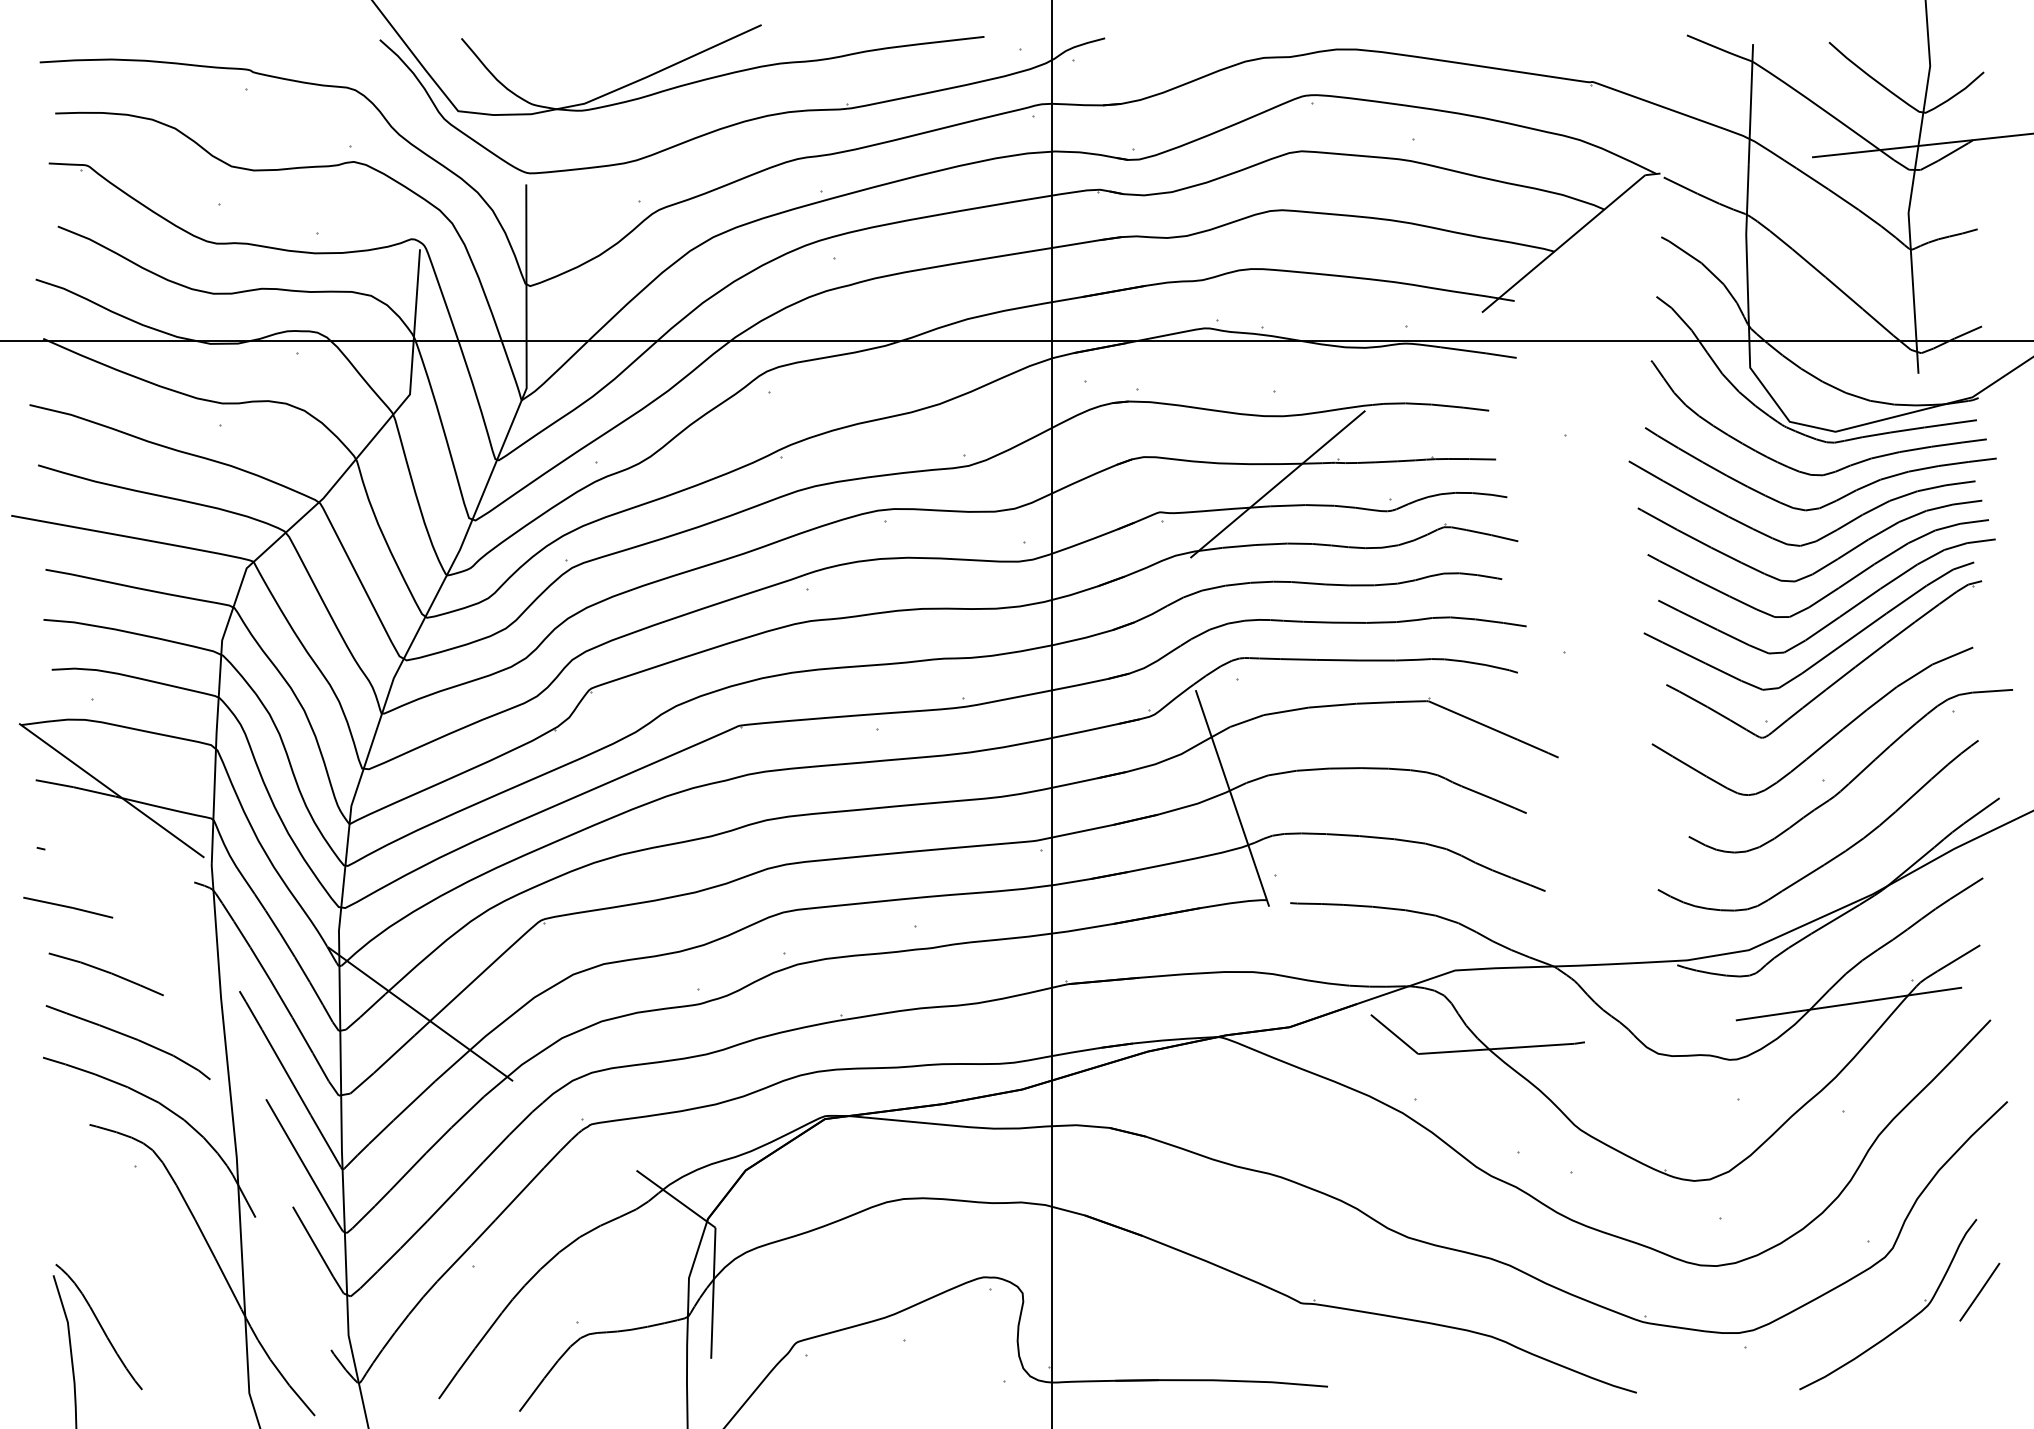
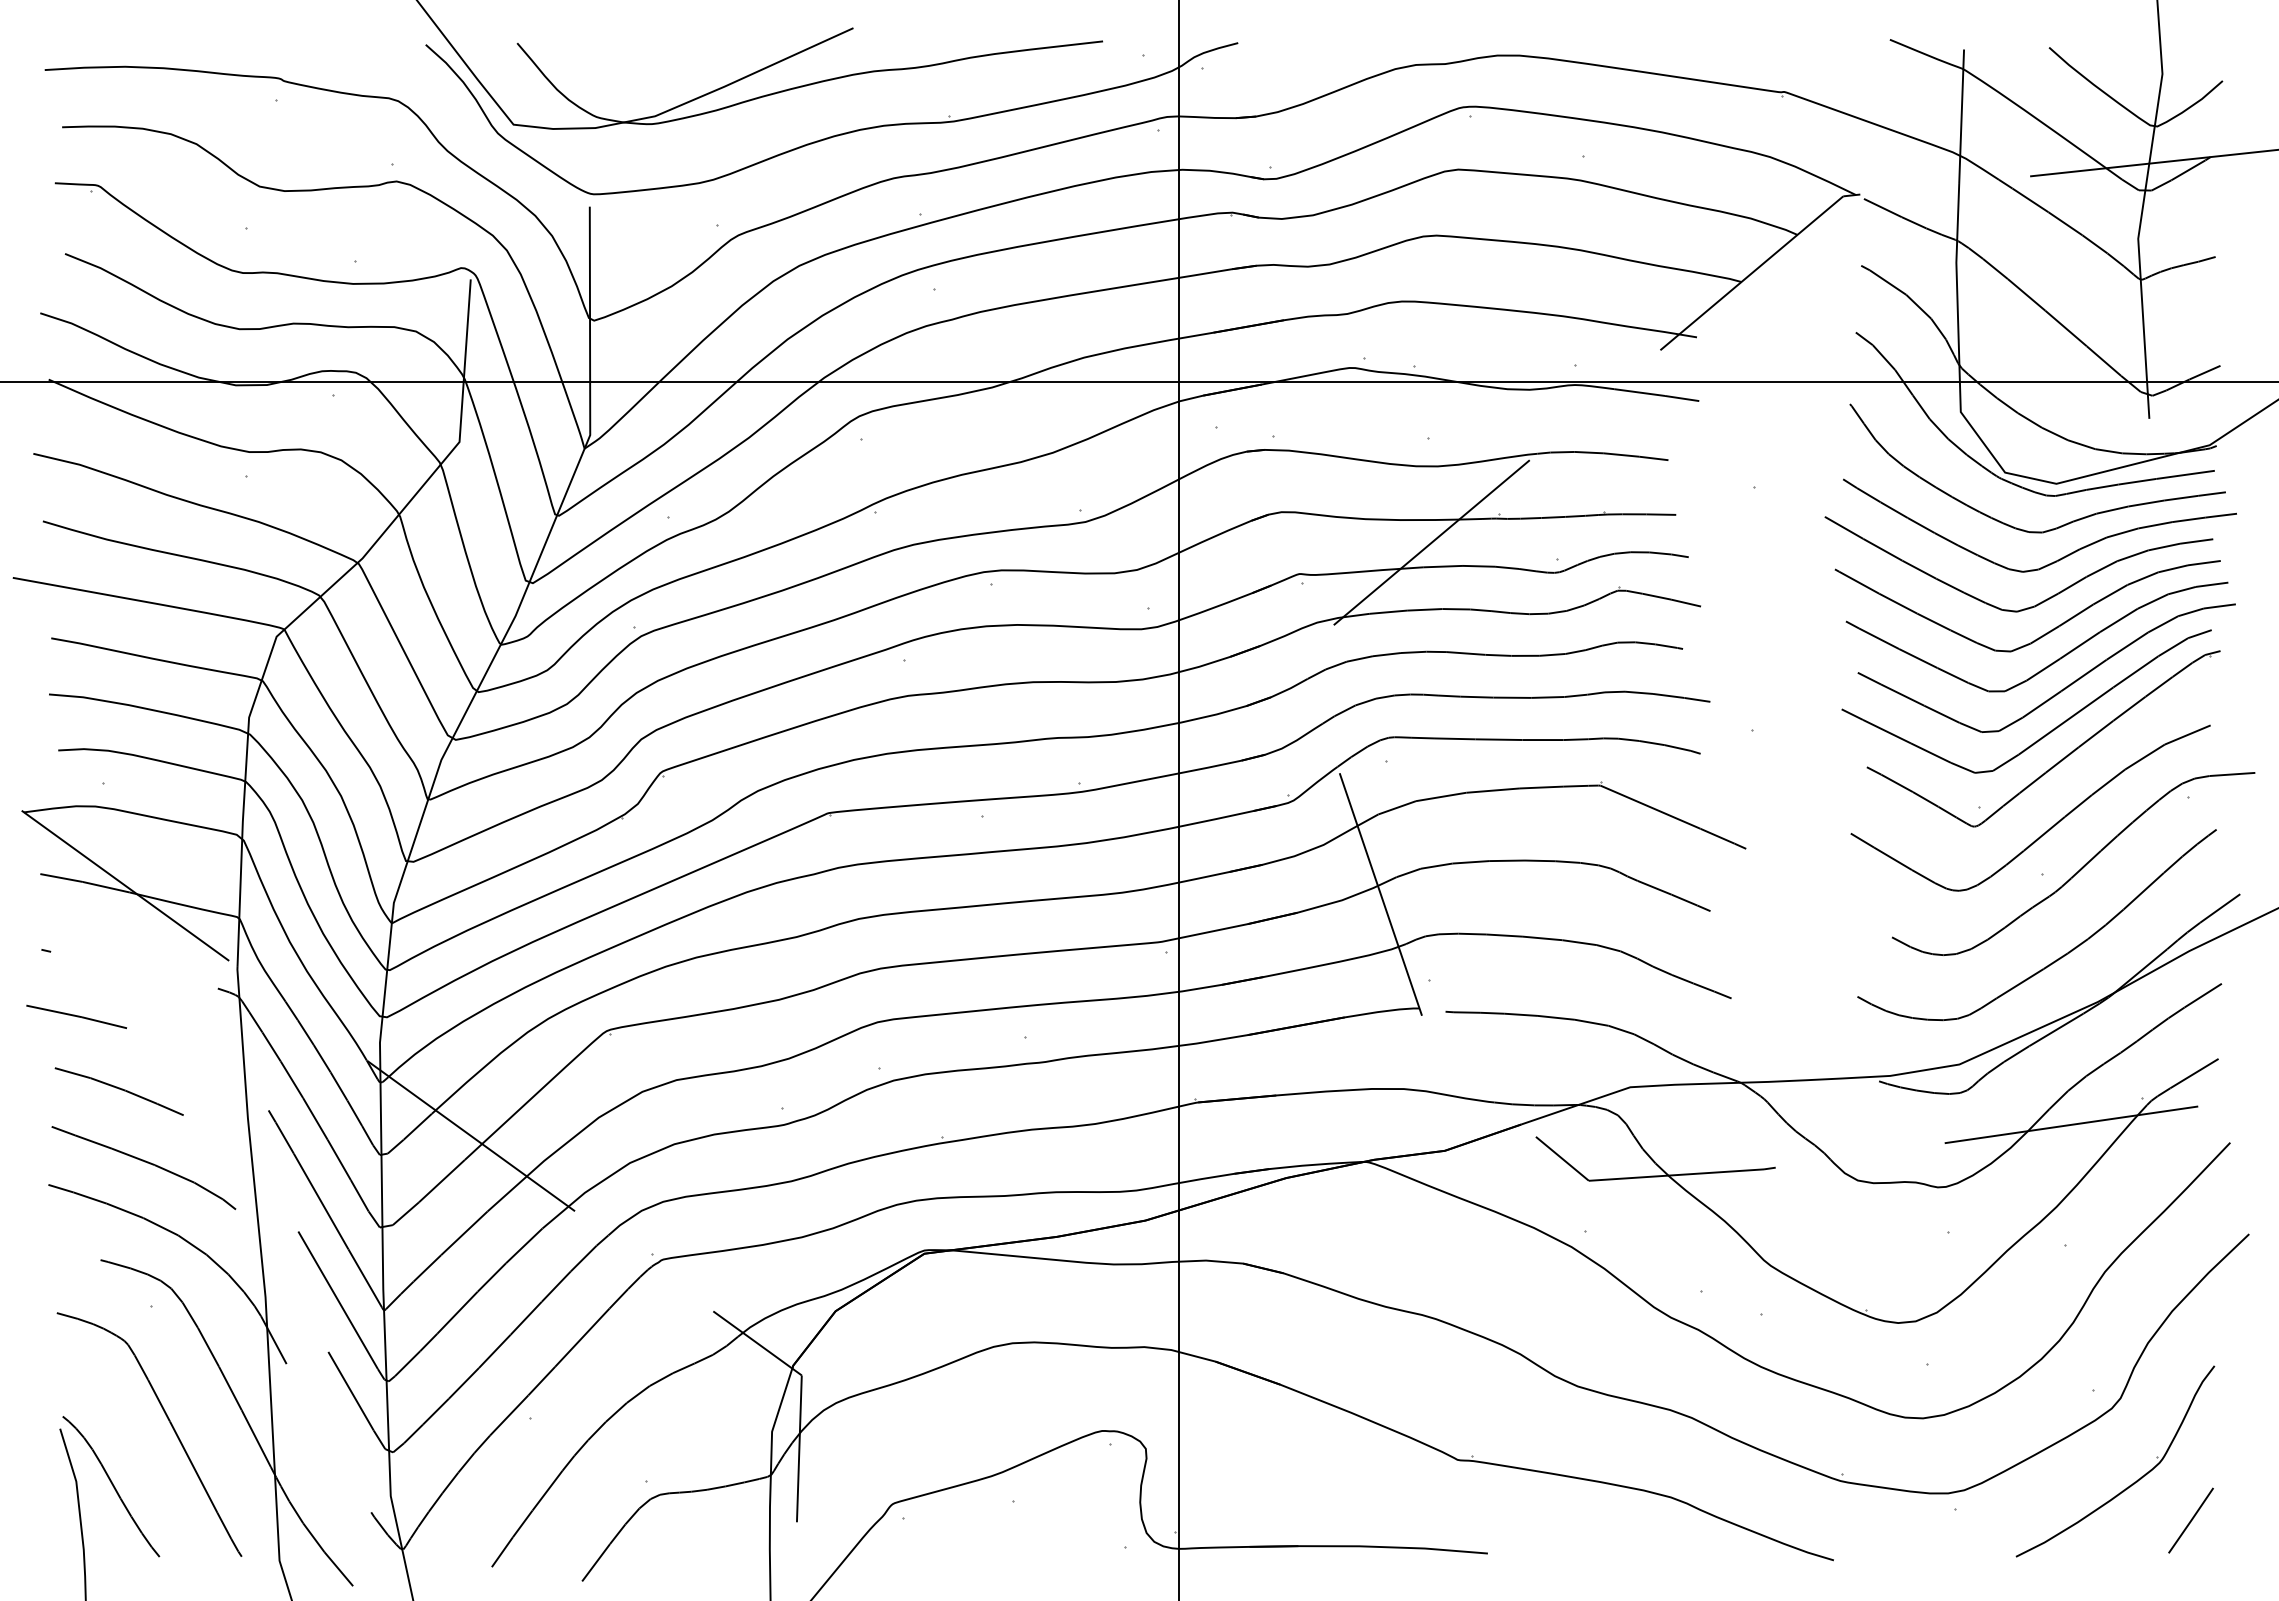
curve: (150, 1268) -> (168, 1421), added
line: (1979, 1292) -> (2190, 1520), moved

